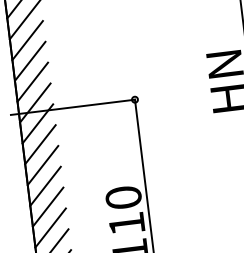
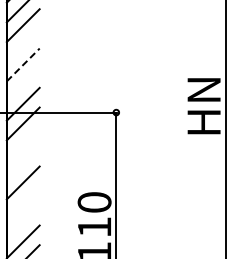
line: (26, 39) -> (22, 44), removed
line: (30, 60) -> (23, 64), solid -> dashed
line: (31, 82) -> (22, 84), removed
line: (39, 144) -> (22, 143), removed
line: (42, 164) -> (22, 162), removed
line: (47, 207) -> (22, 202), removed
line: (49, 227) -> (22, 221), removed

